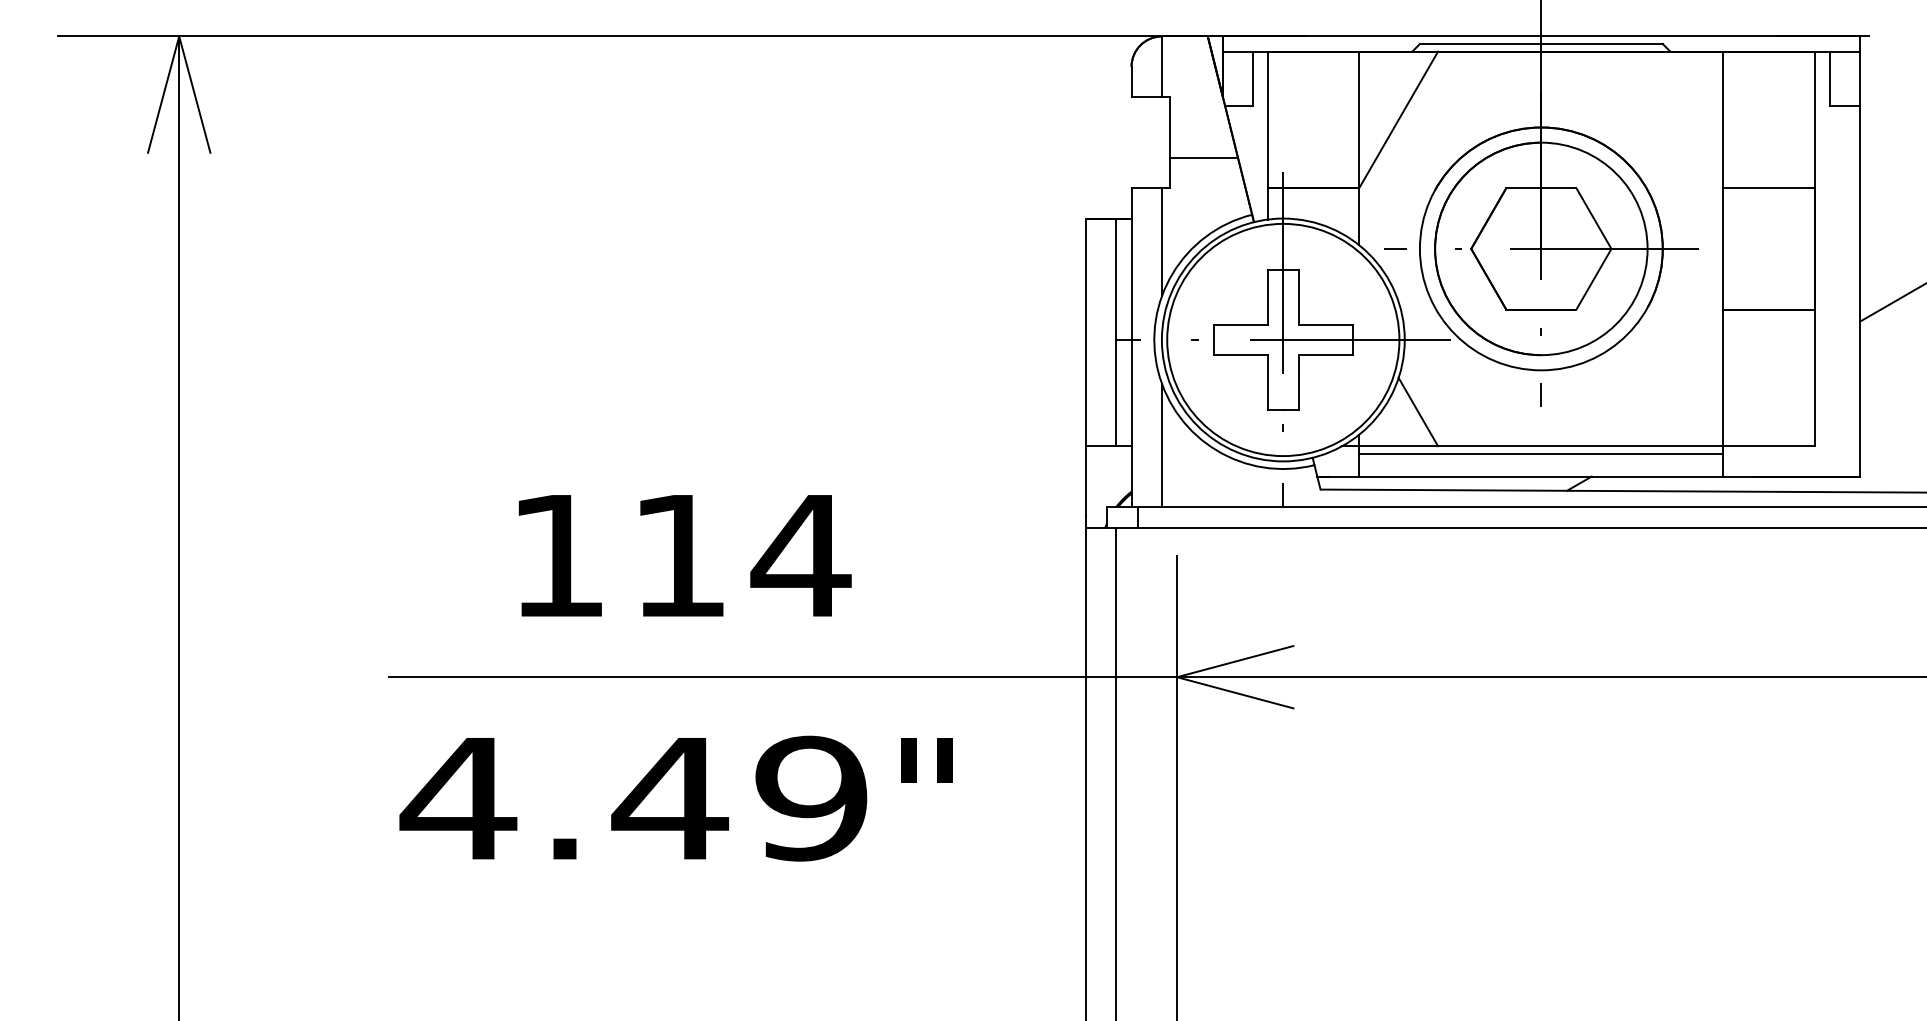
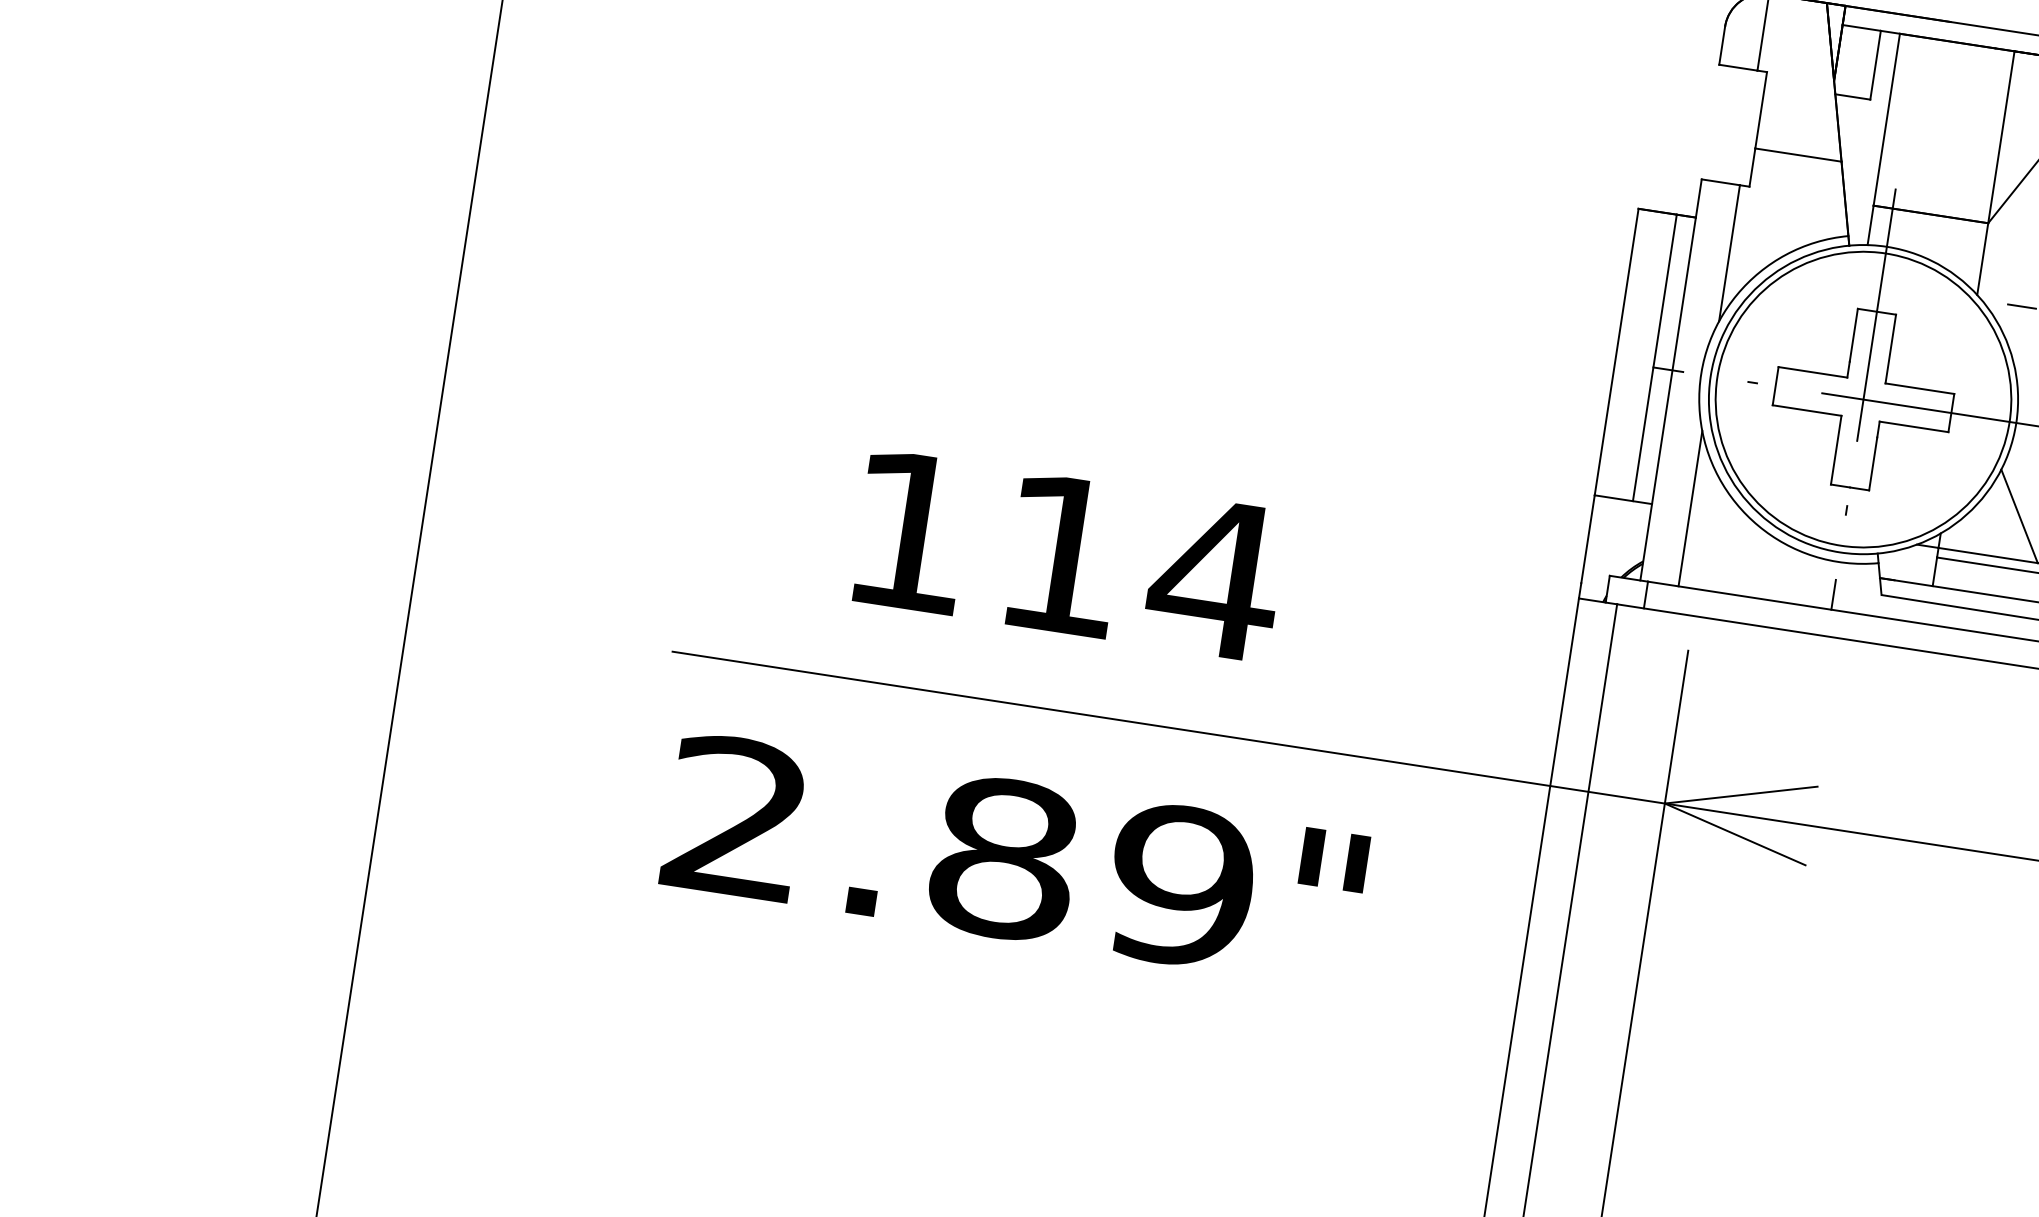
text: (564, 798) -> (870, 838), 4.49 -> 2.89

